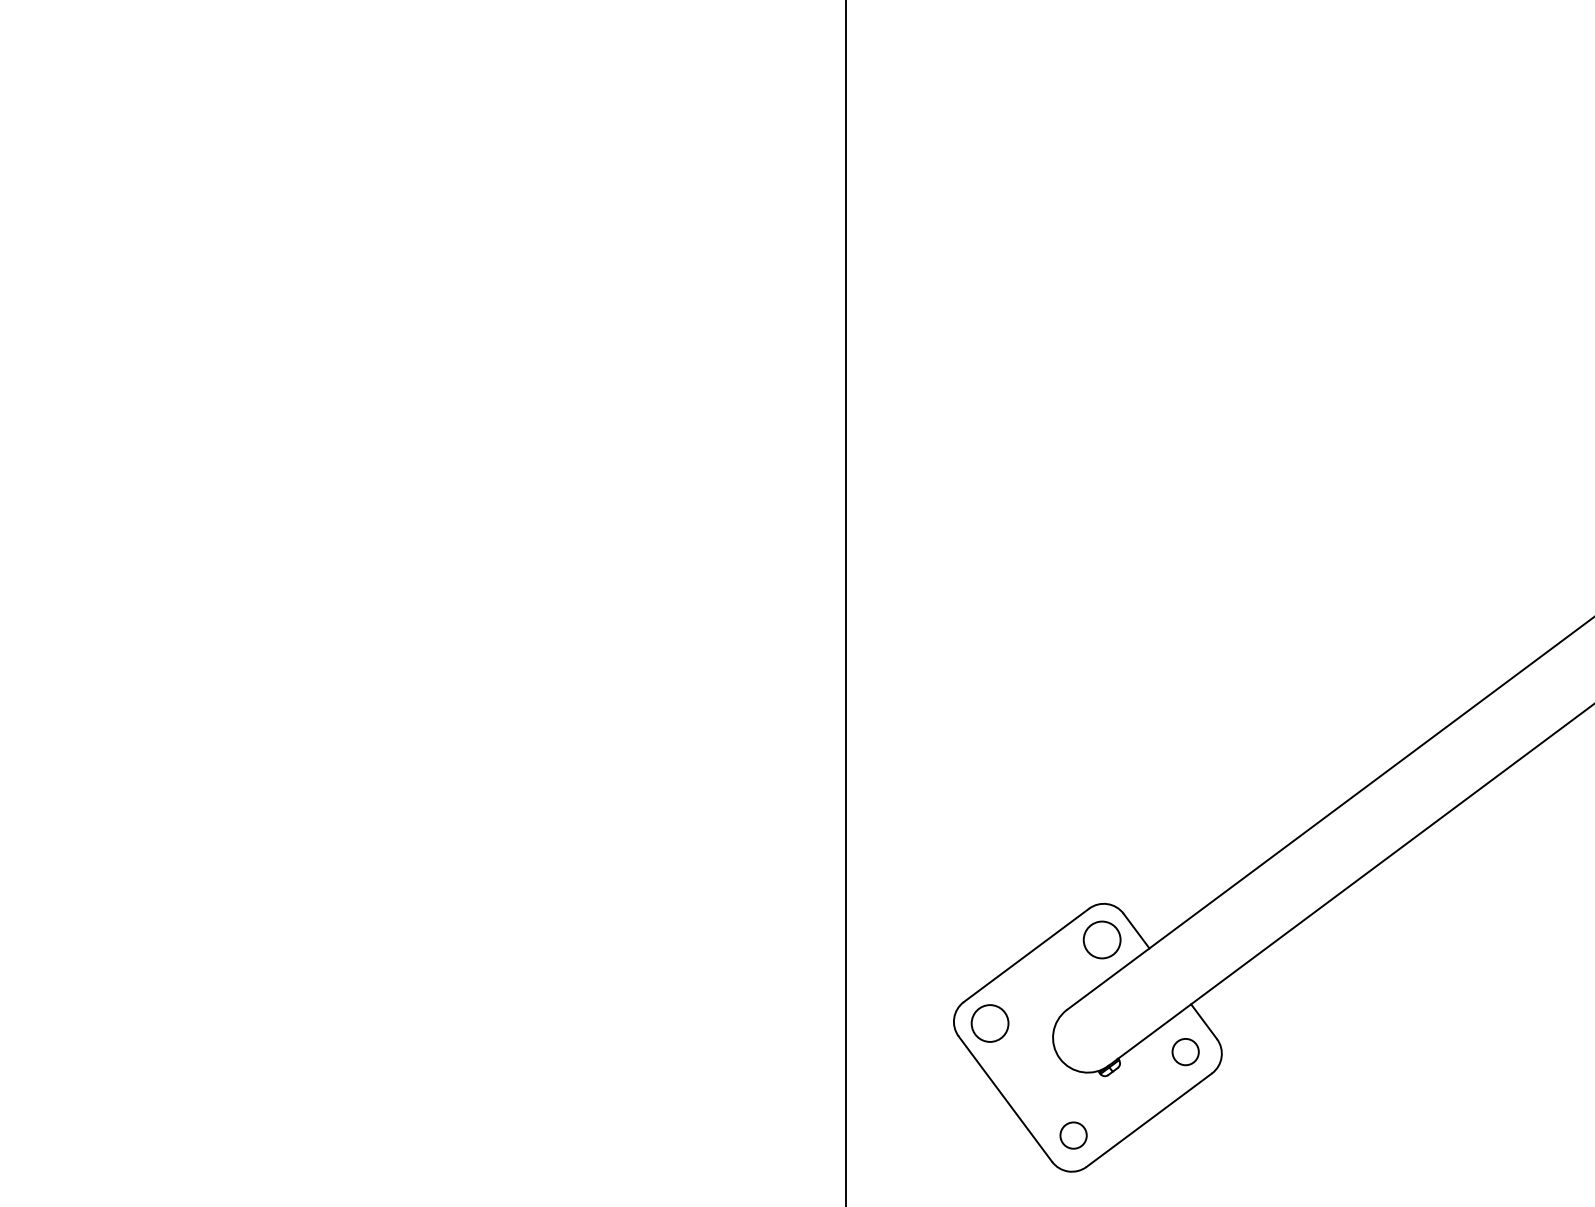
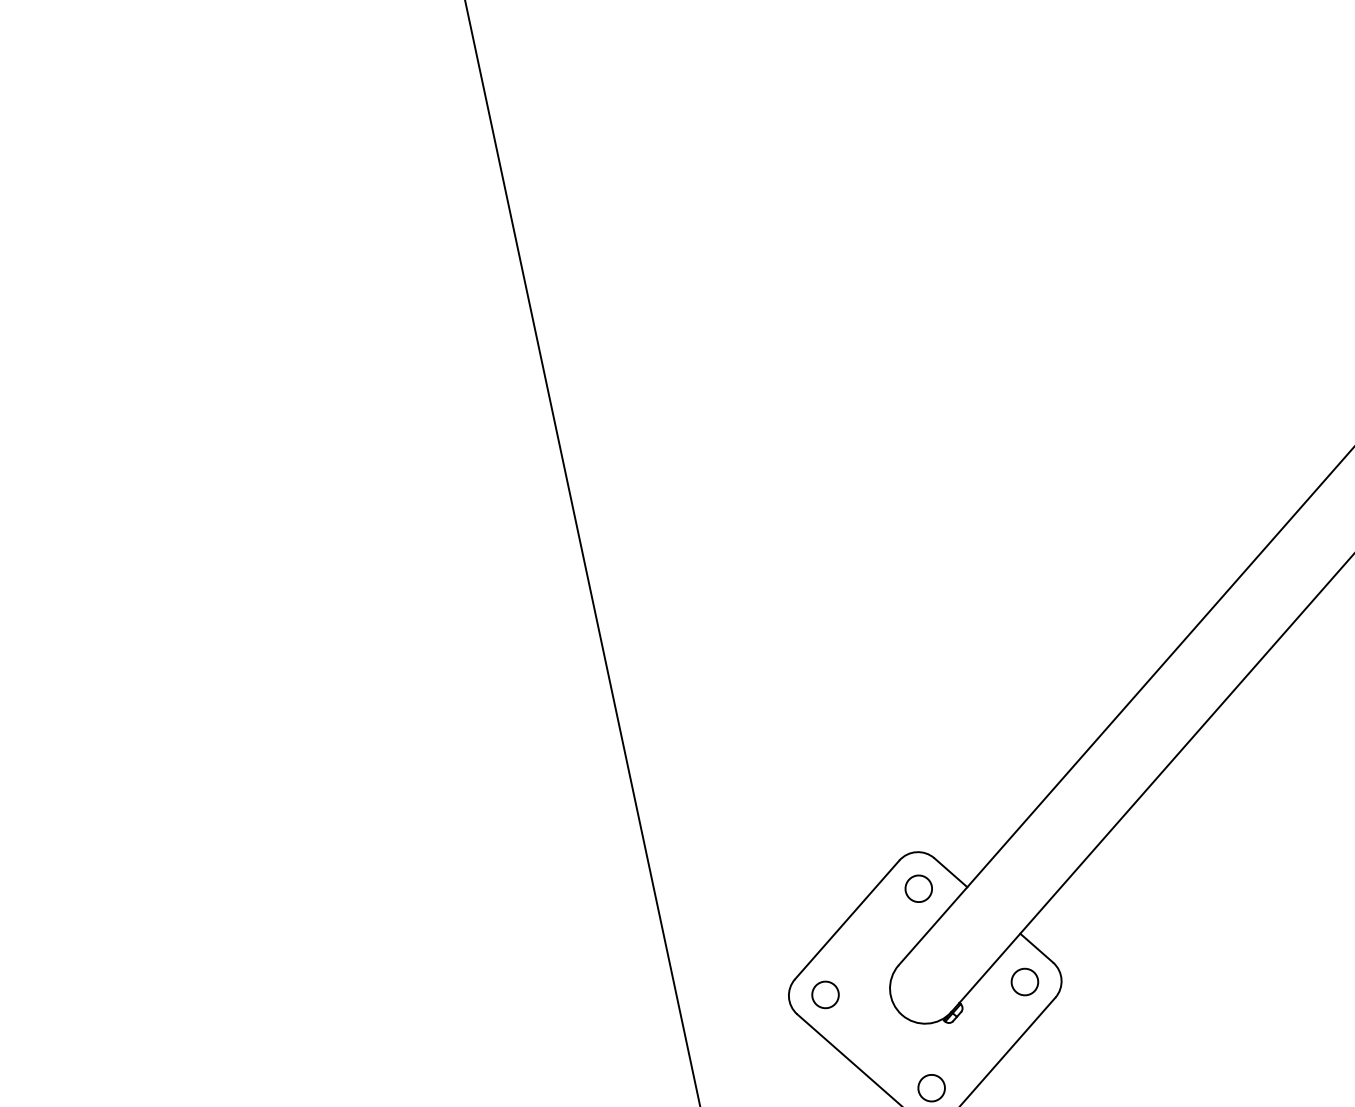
circle: (1102, 939) -> (919, 888), size x0.71
circle: (989, 1023) -> (824, 995), size x0.71

